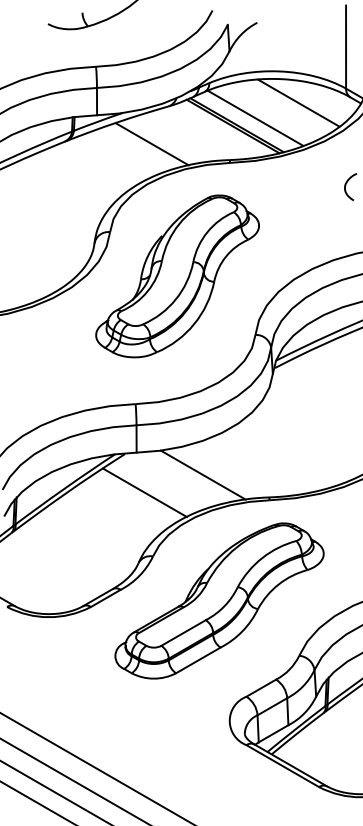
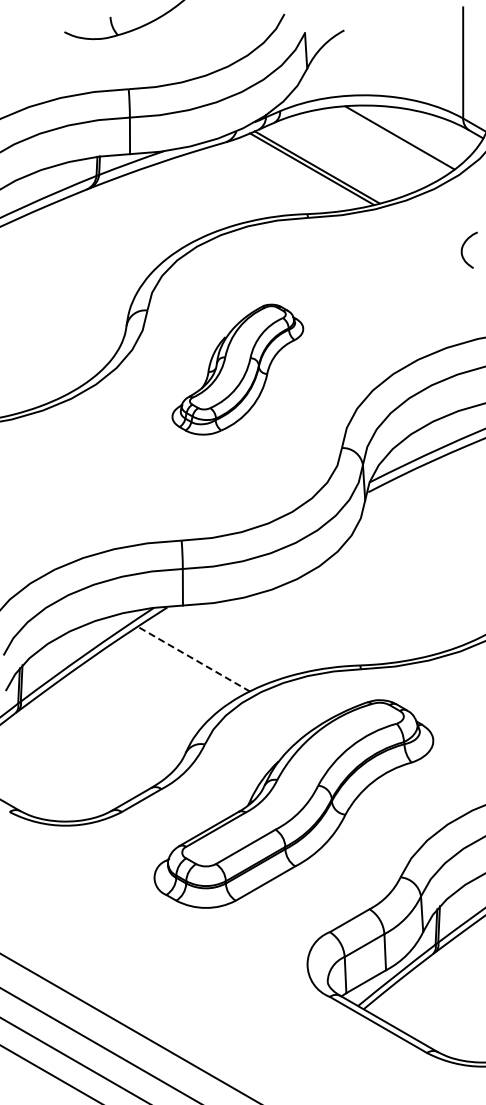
line: (255, 118) -> (342, 158), removed
line: (151, 143) -> (203, 192), removed
part: (177, 276) -> (237, 369), size x0.6
line: (202, 475) -> (271, 635), removed
line: (145, 492) -> (194, 659), solid -> dashed

